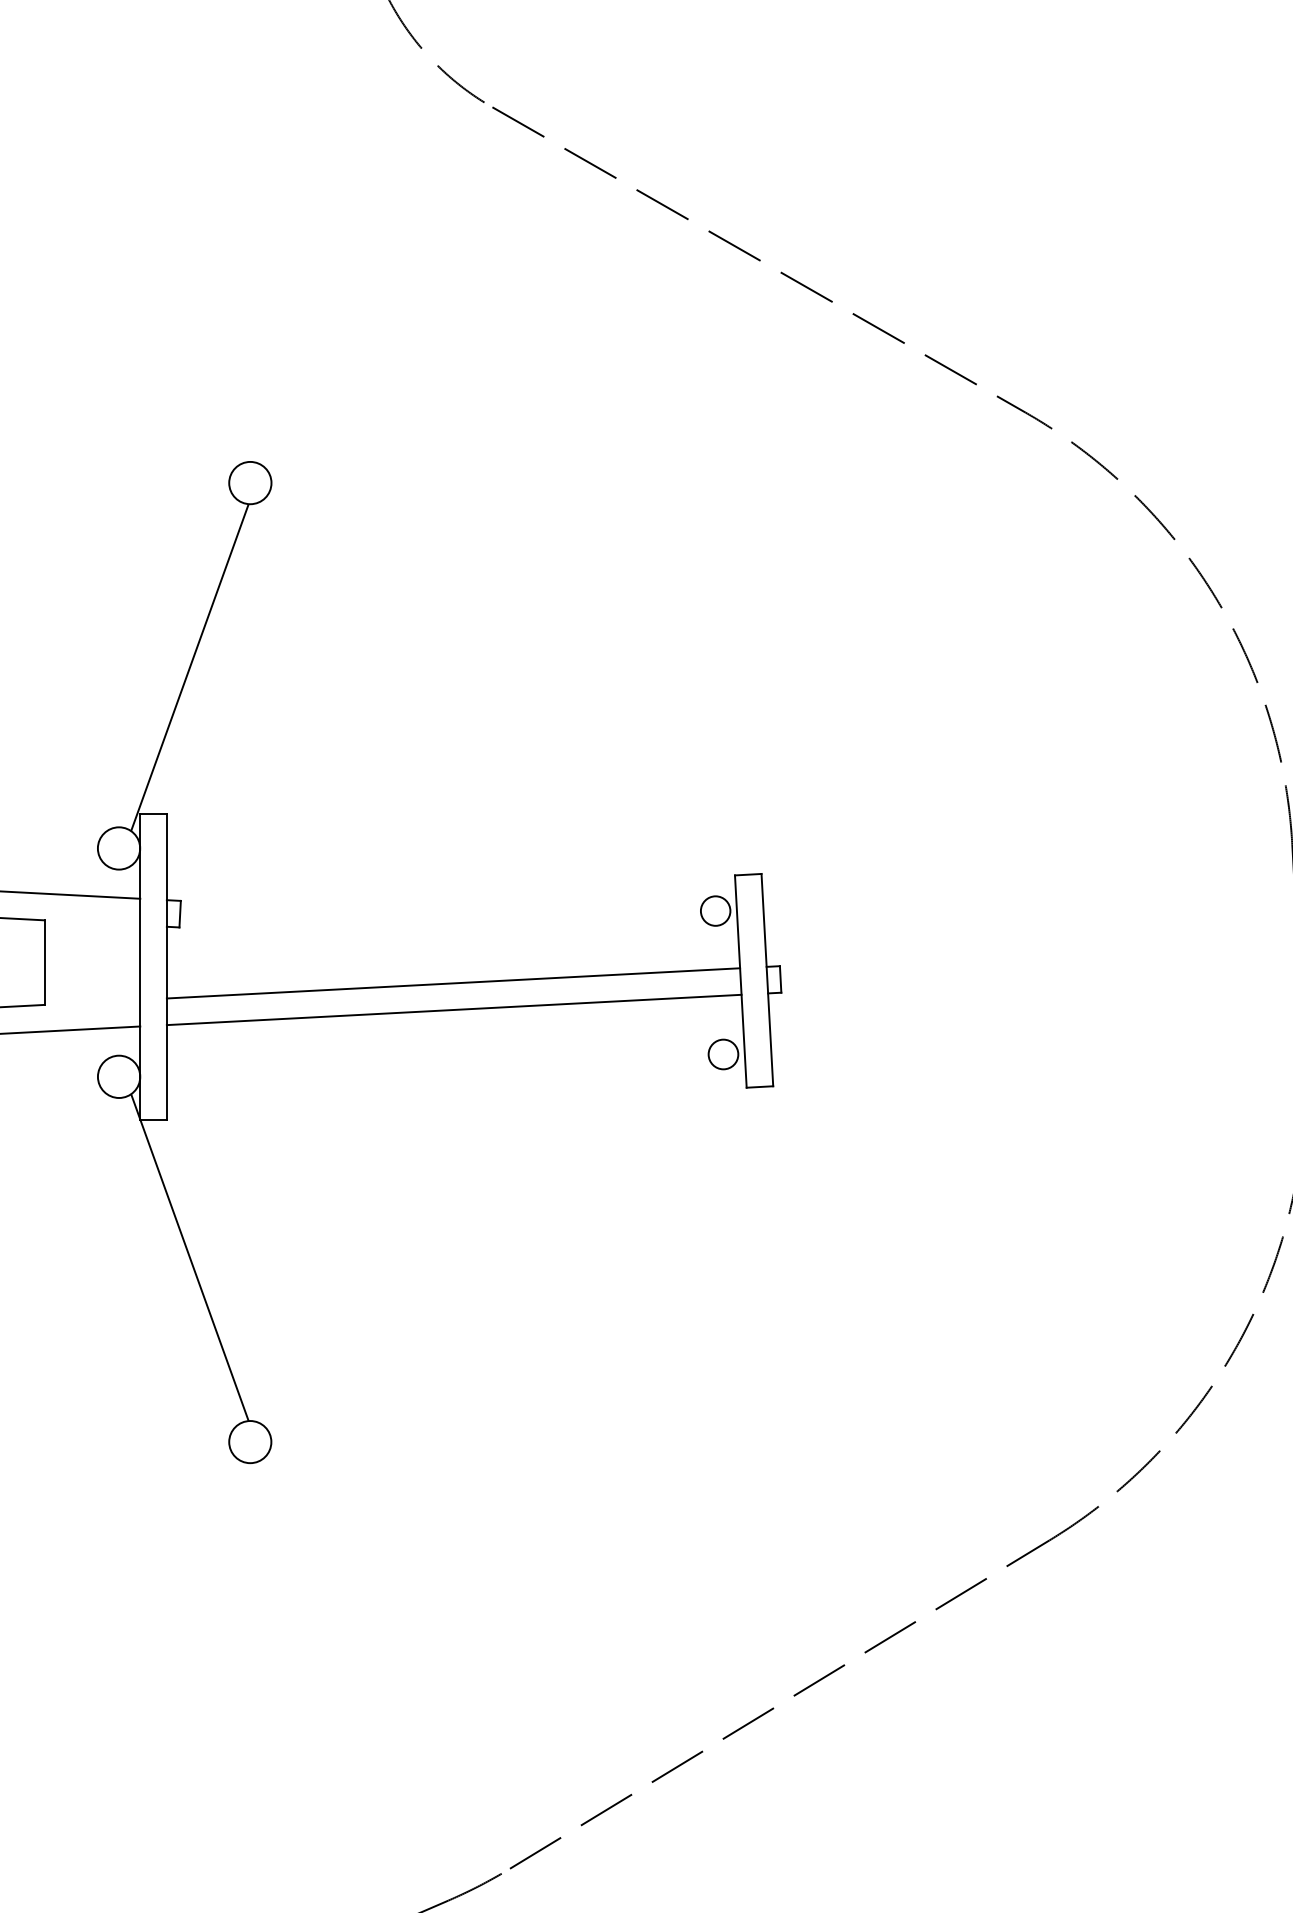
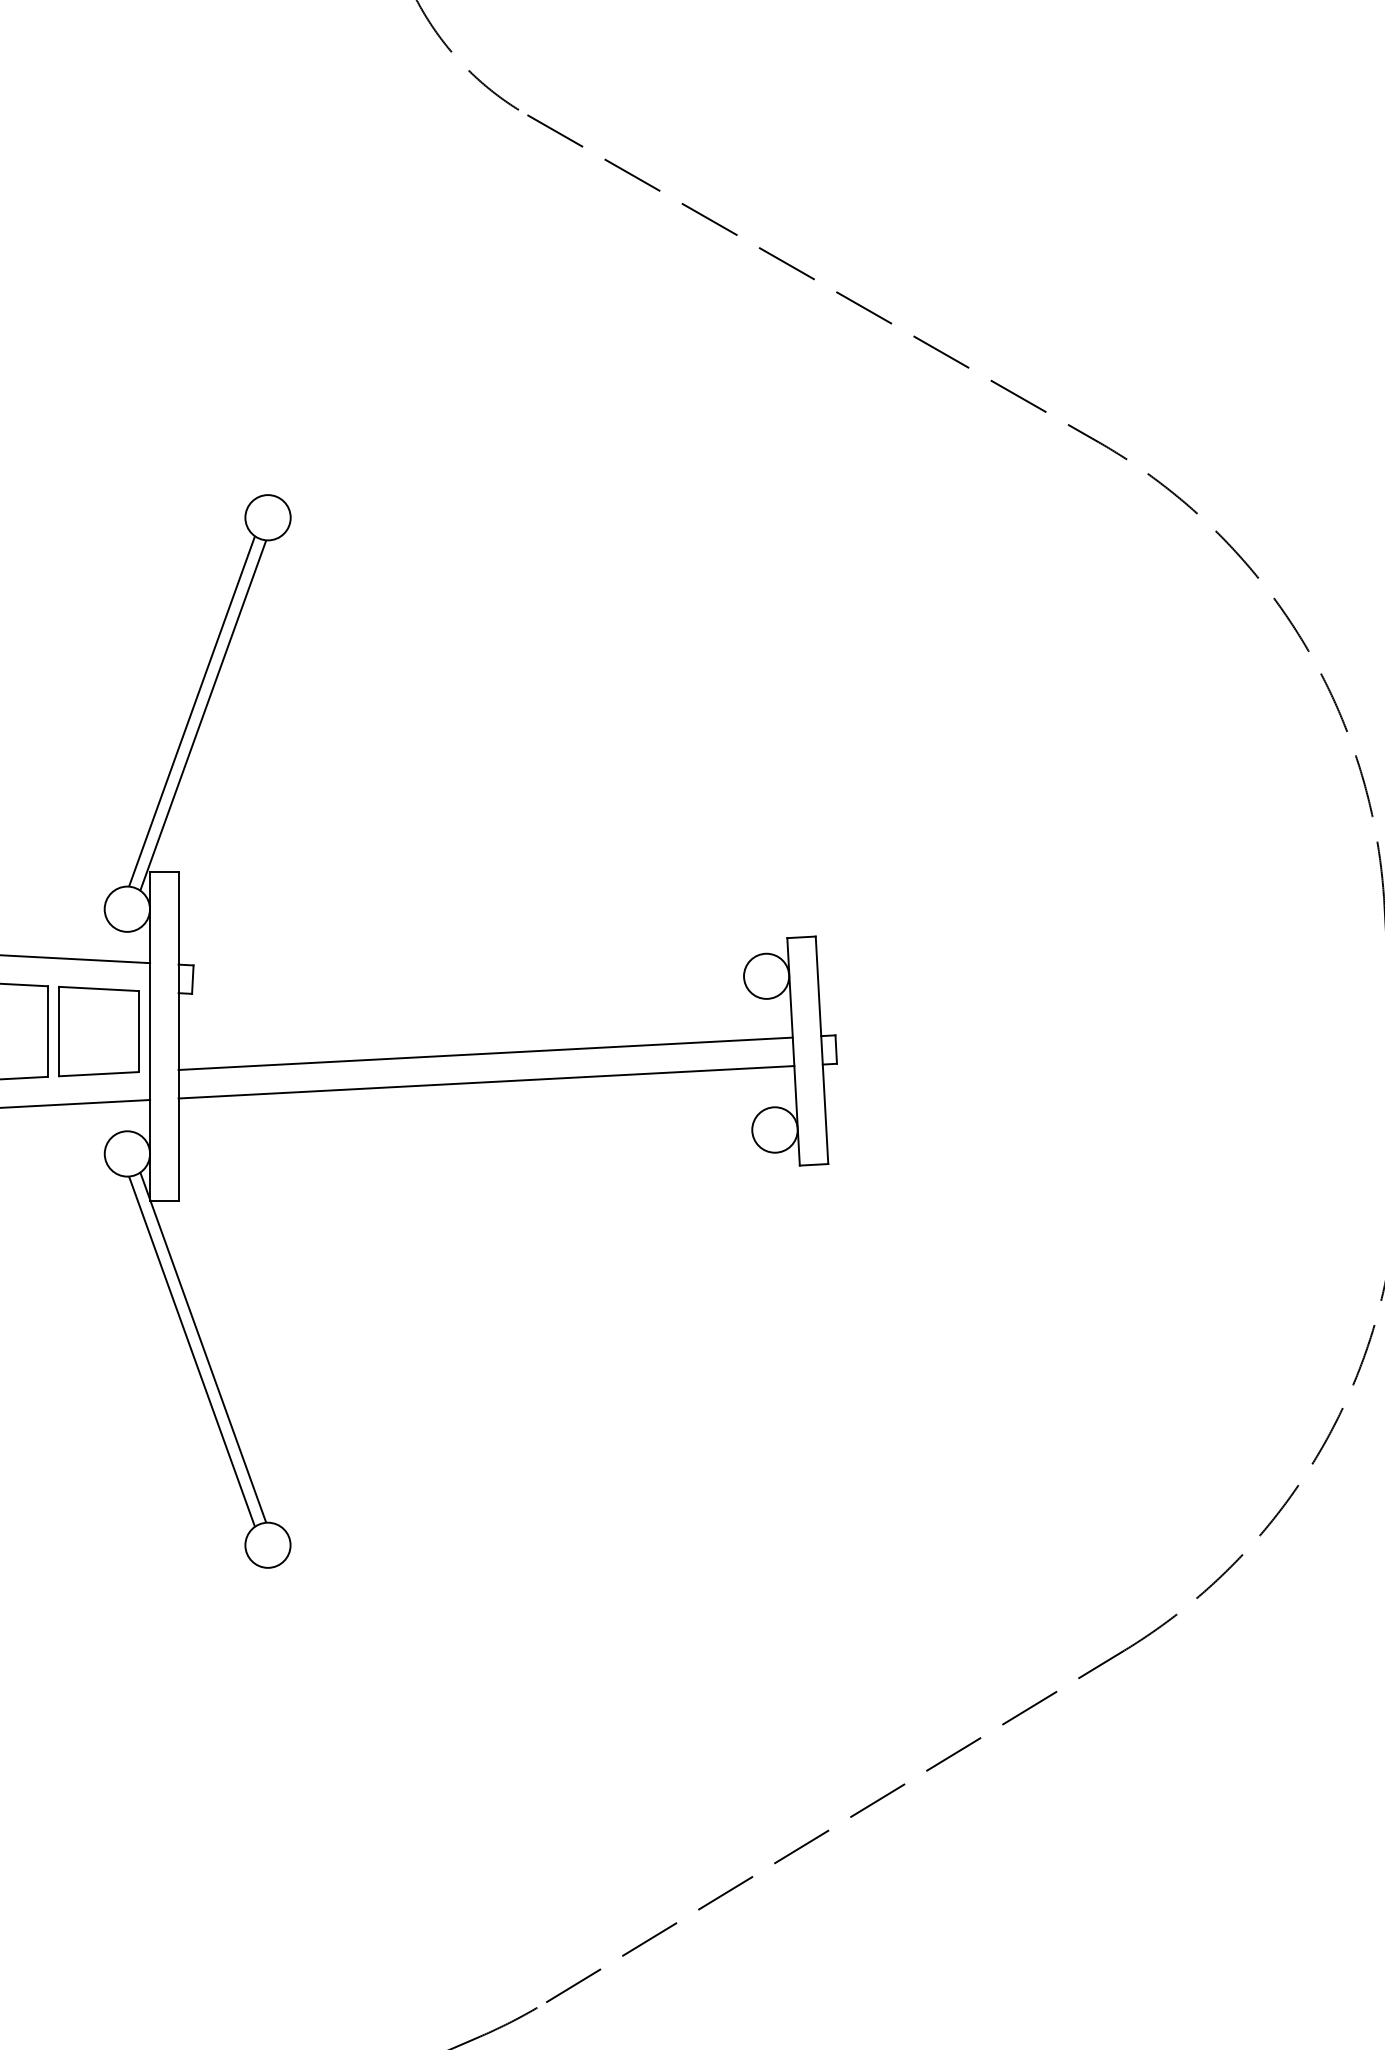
line: (178, 663) -> (191, 711), added
circle: (715, 910) -> (766, 975), size x1.43
part: (92, 962) -> (98, 1031), added
circle: (723, 1054) -> (774, 1129), size x1.43
line: (178, 1261) -> (191, 1351), added

